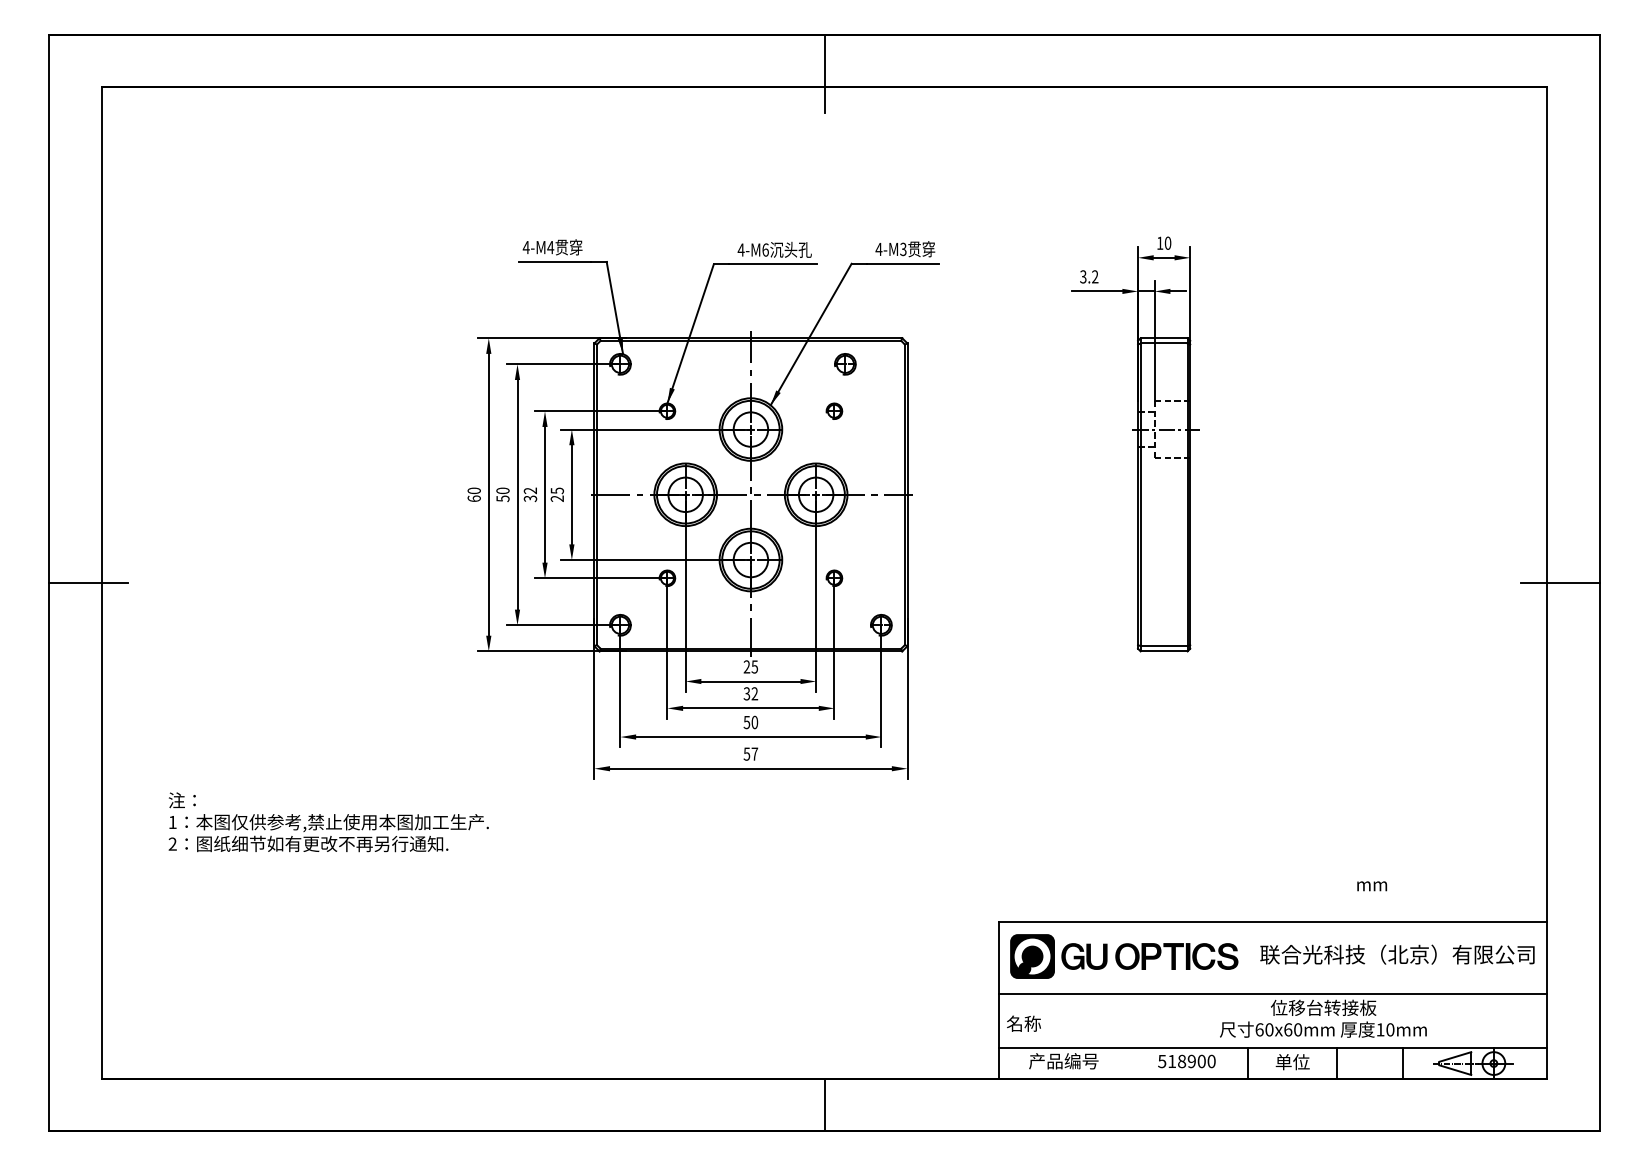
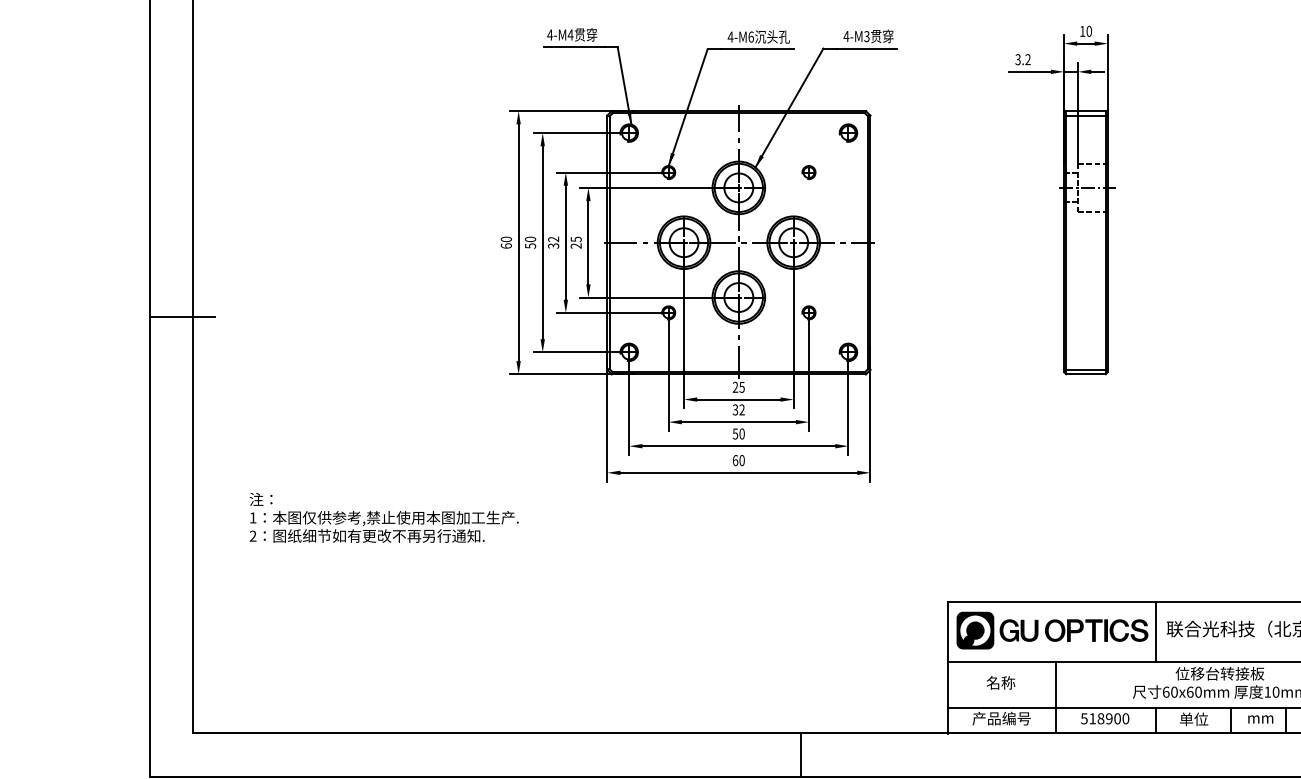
part: (845, 364) -> (848, 133), moved
text: (750, 753) -> (738, 460), 57 -> 60
text: (1372, 886) -> (1261, 719), moved
line: (1247, 957) -> (1156, 631), added
text: (1023, 1023) -> (1000, 682), moved
line: (1128, 1035) -> (1056, 696), added

